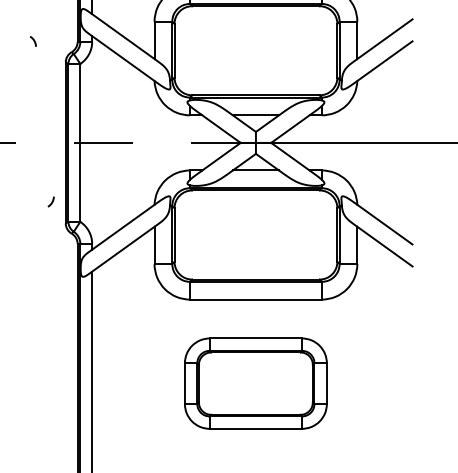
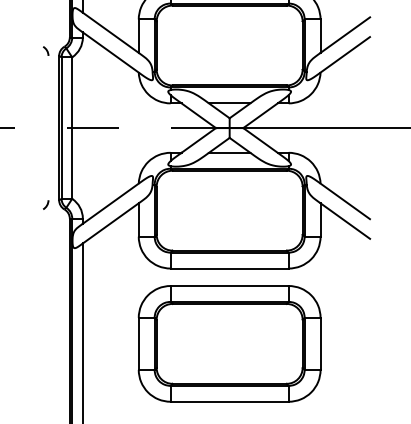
arc: (33, 40) -> (46, 50), moved
arc: (51, 201) -> (46, 204), moved
part: (255, 383) -> (229, 343), size x1.43

